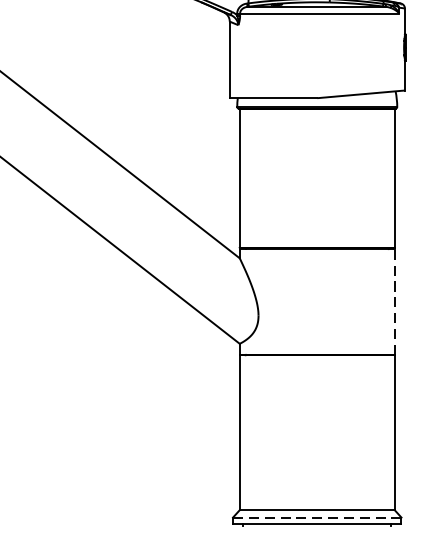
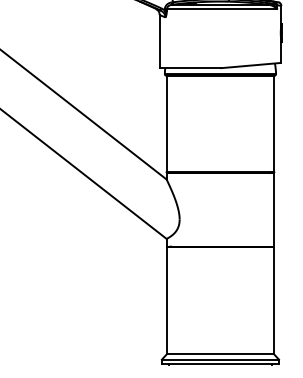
line: (395, 301) -> (274, 209), dashed -> solid
line: (317, 517) -> (220, 359), dashed -> solid

